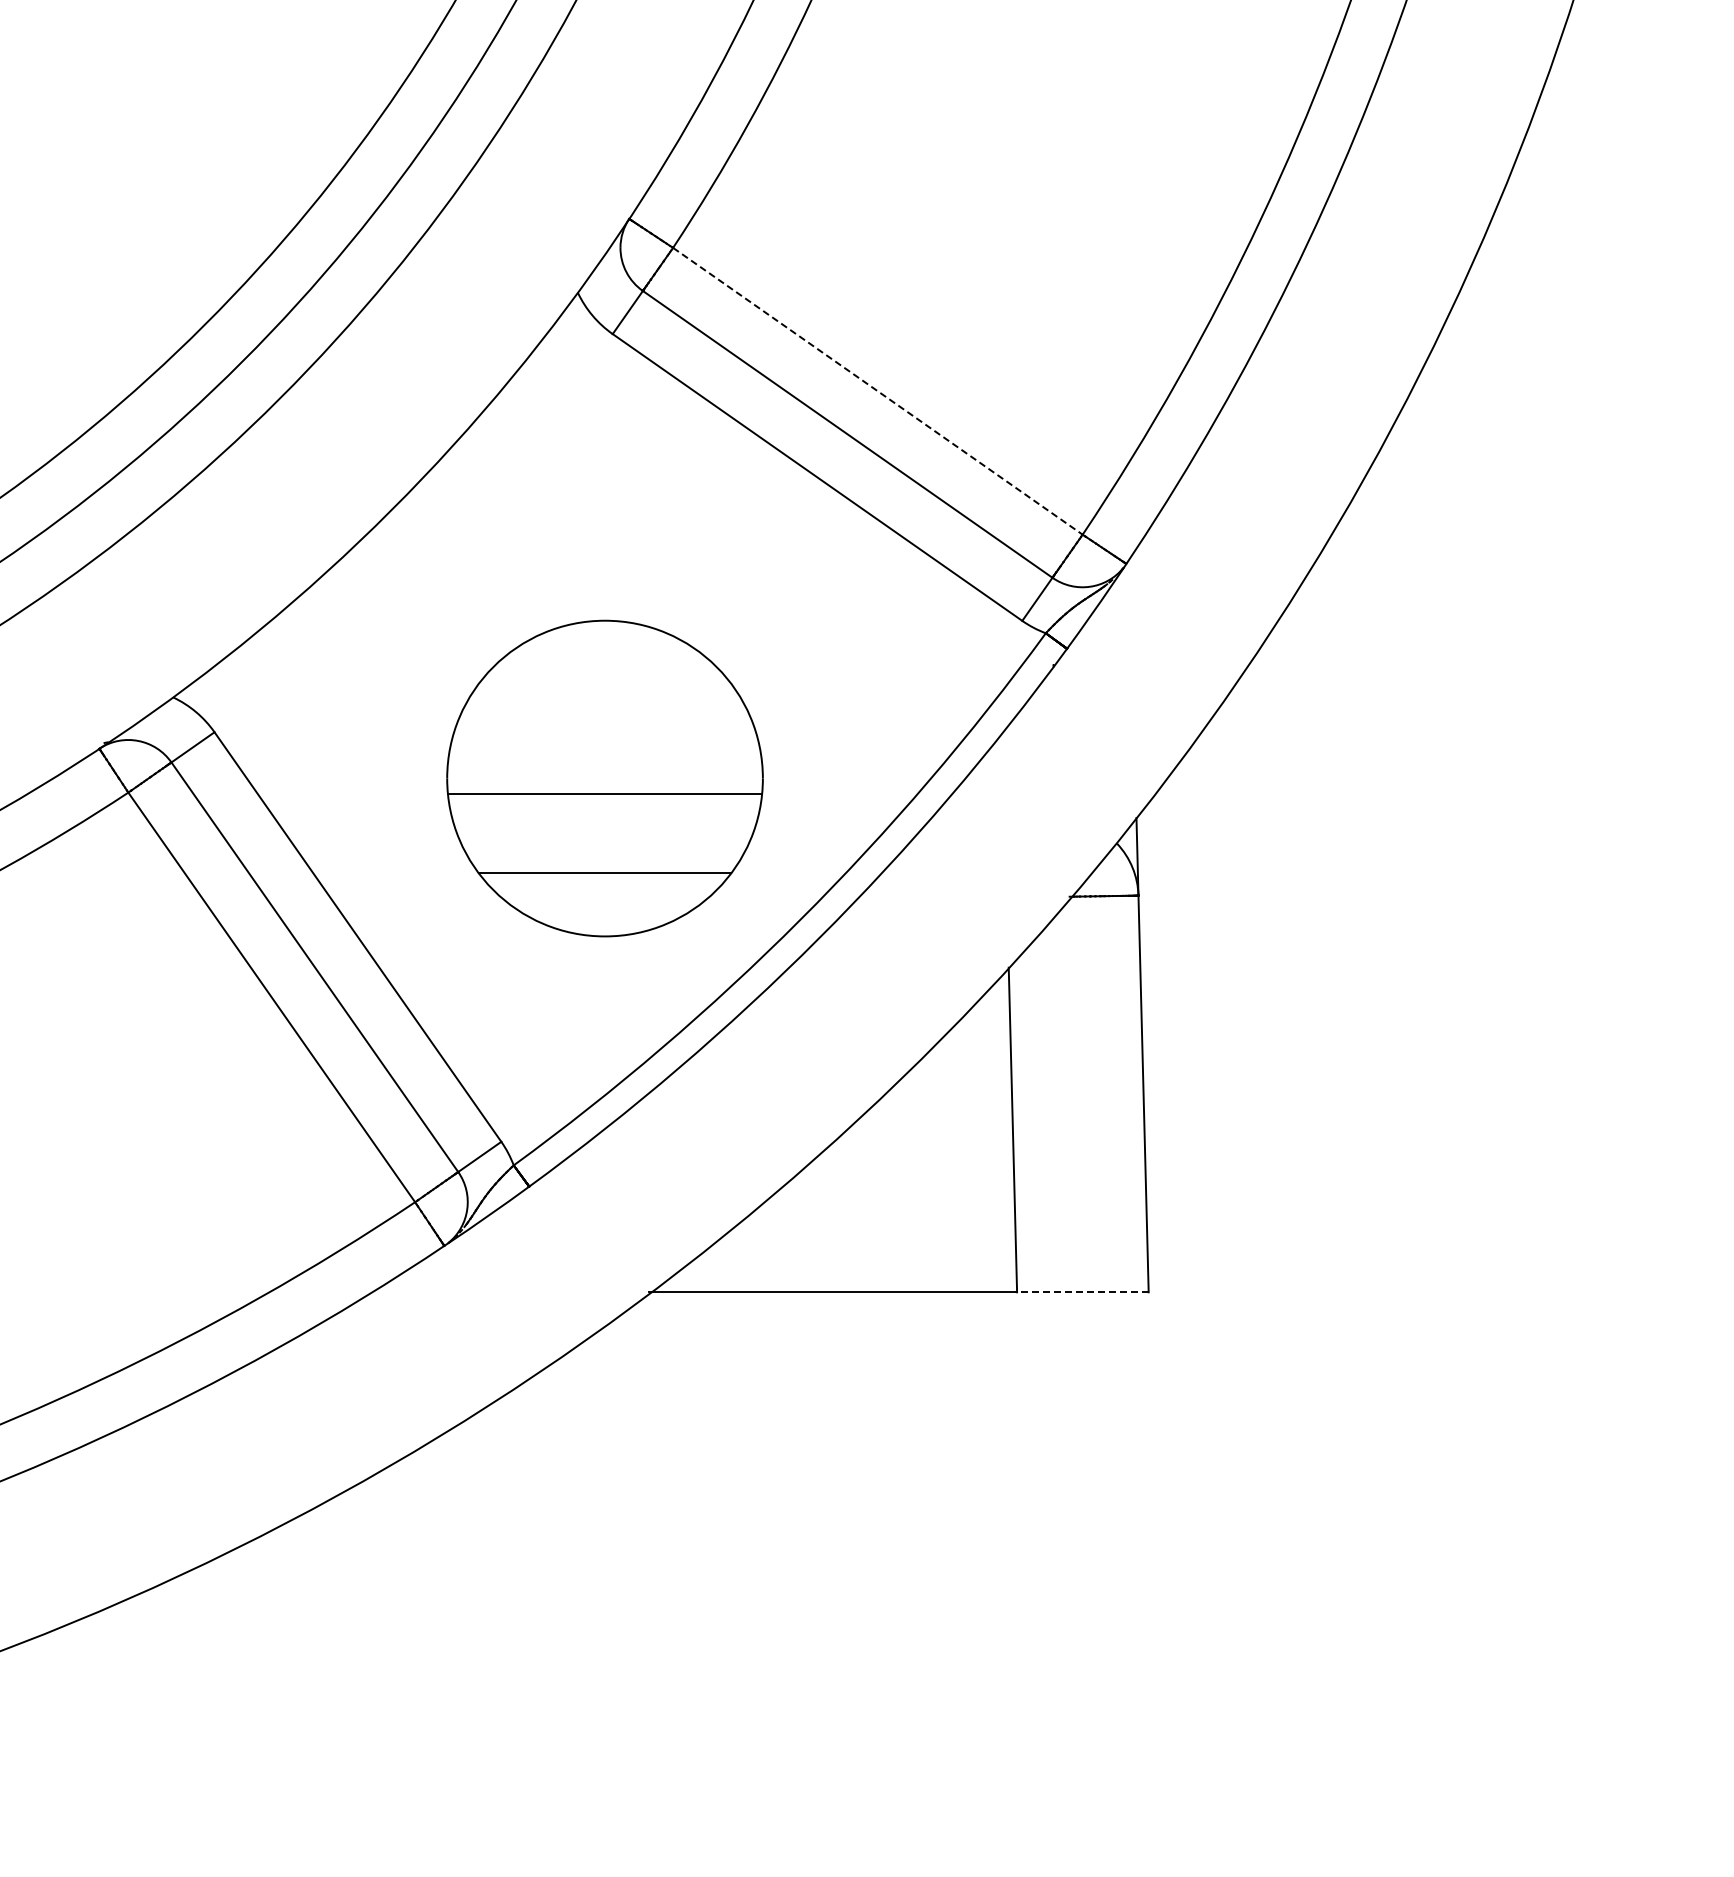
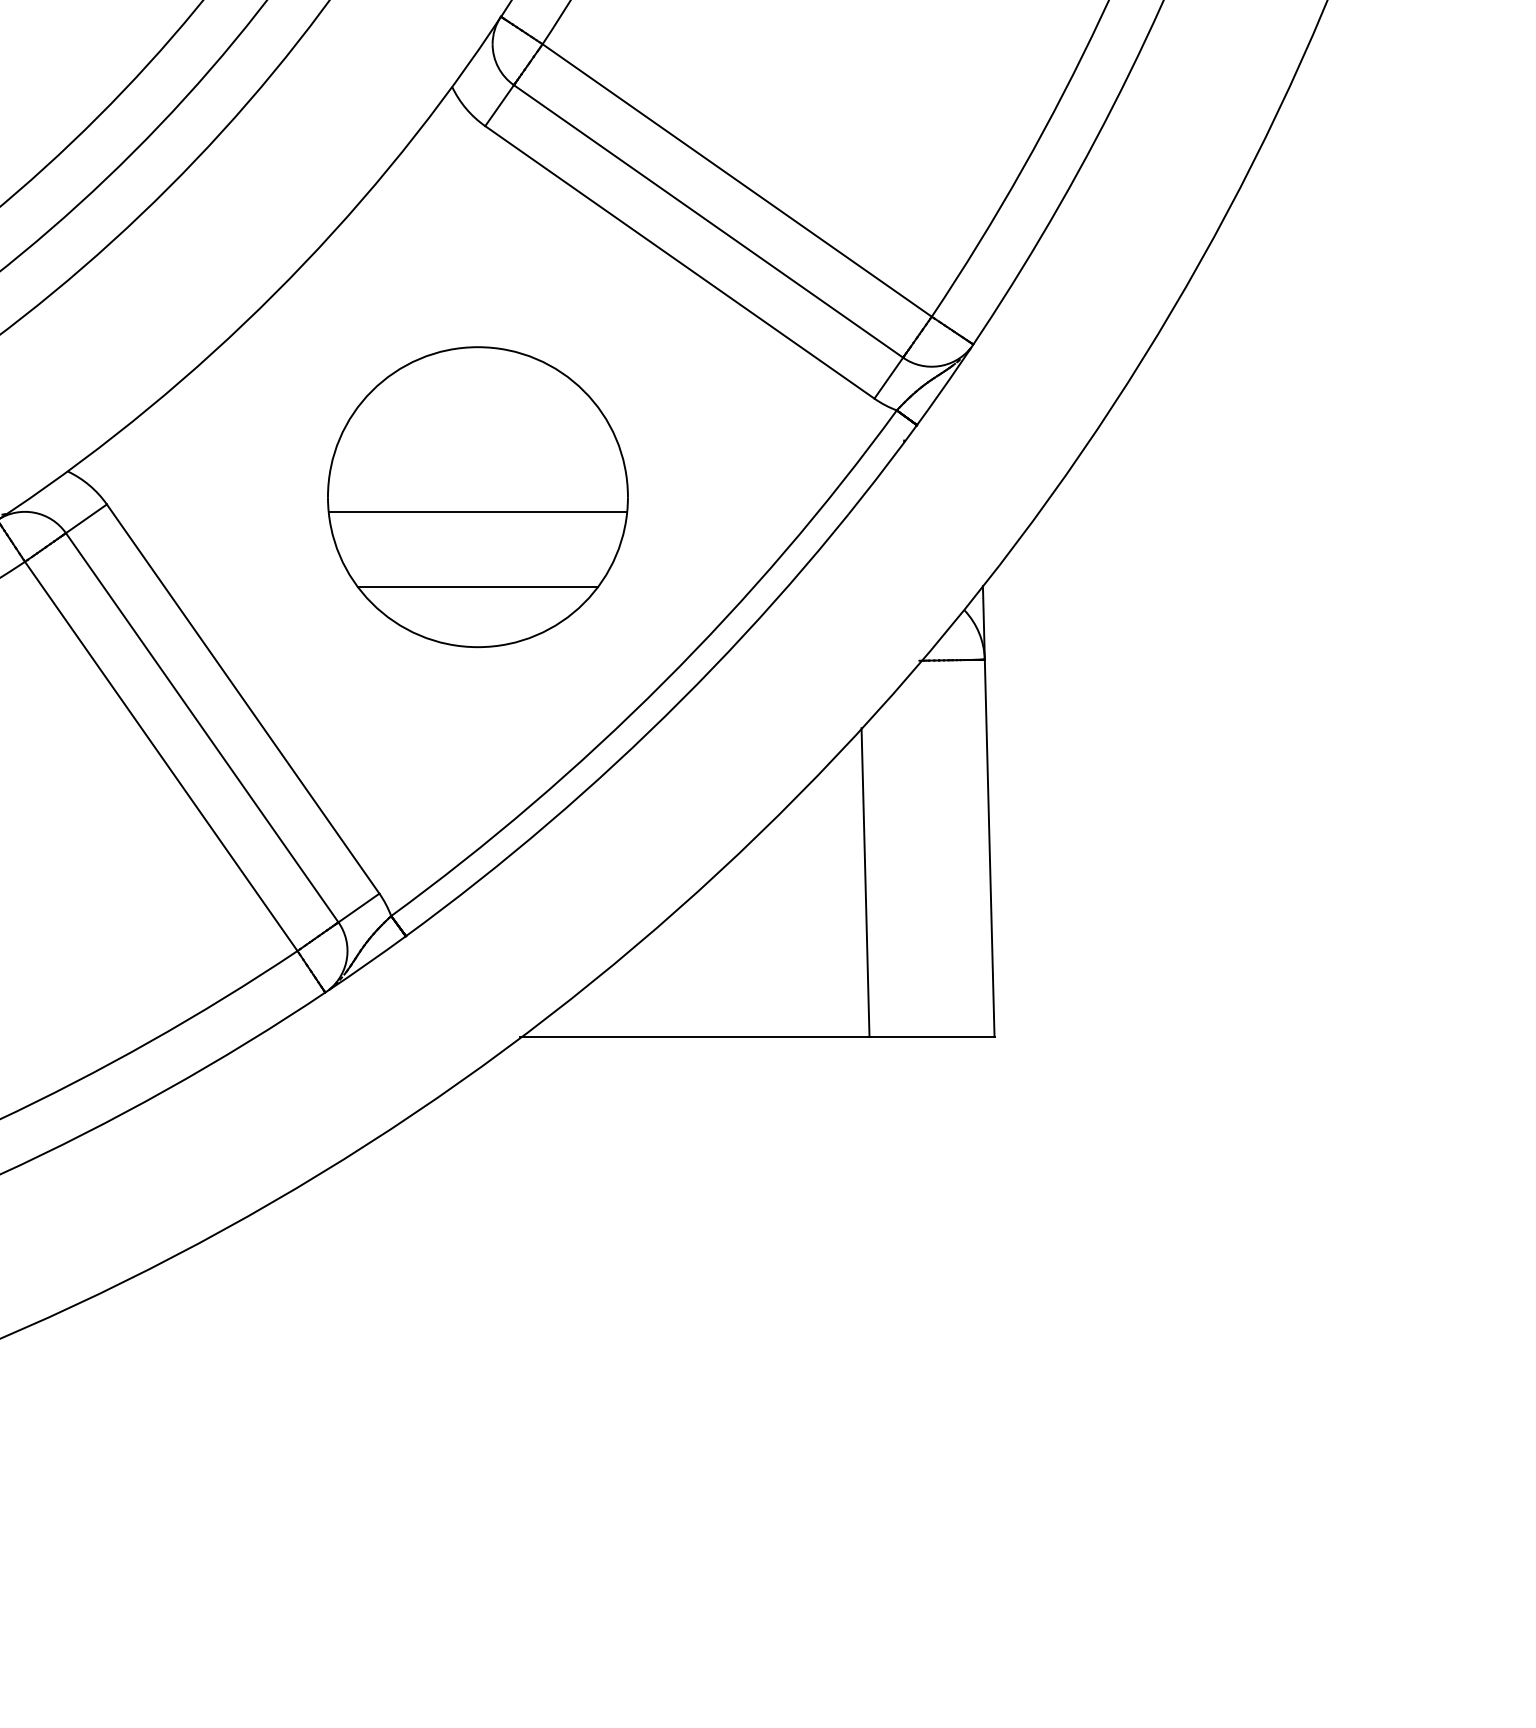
line: (878, 391) -> (737, 180), dashed -> solid
part: (604, 778) -> (477, 497), moved
line: (1082, 1292) -> (931, 1036), dashed -> solid

